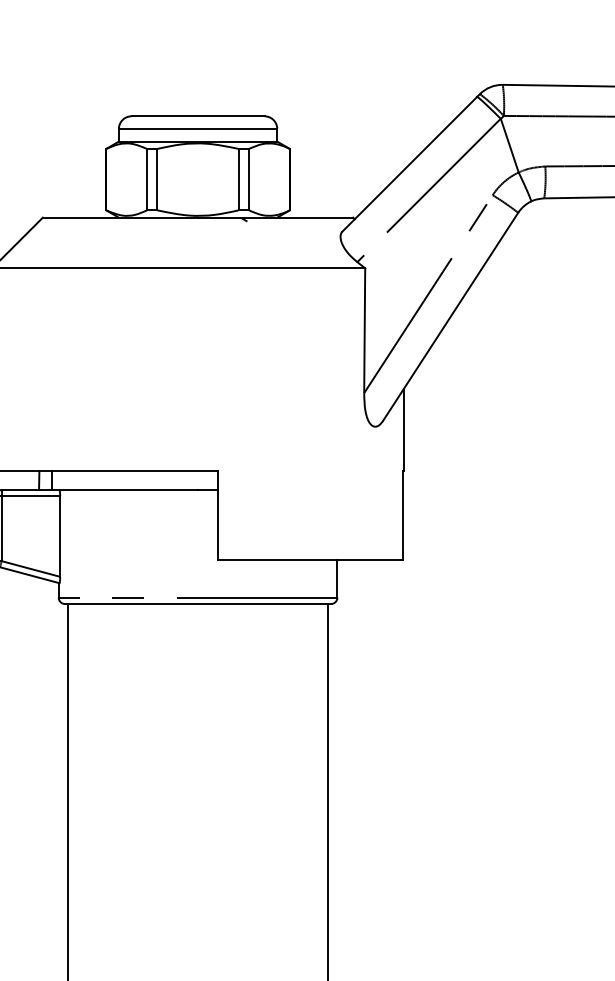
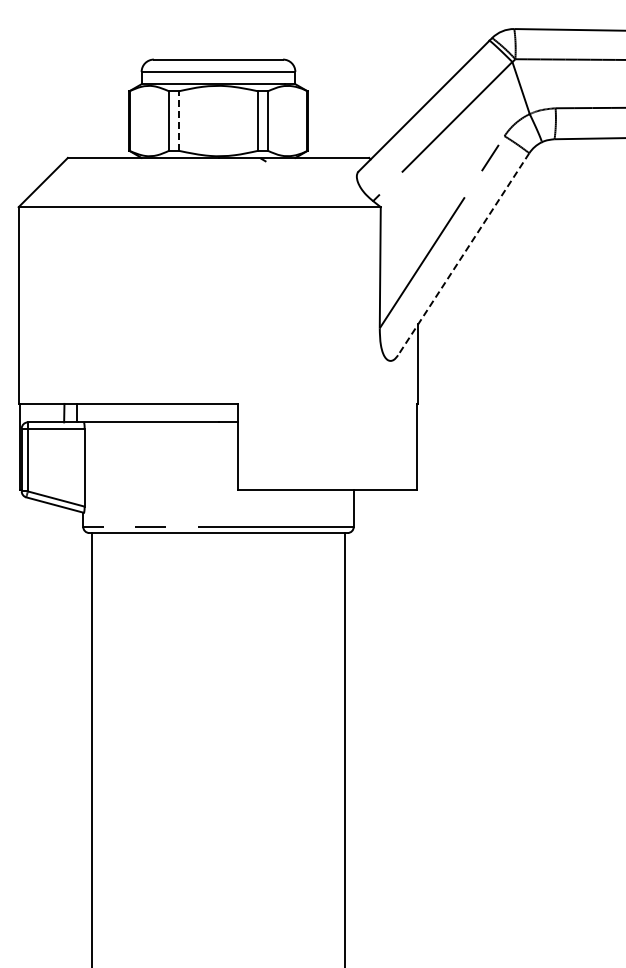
line: (157, 180) -> (179, 121), solid -> dashed
line: (450, 317) -> (463, 254), solid -> dashed

